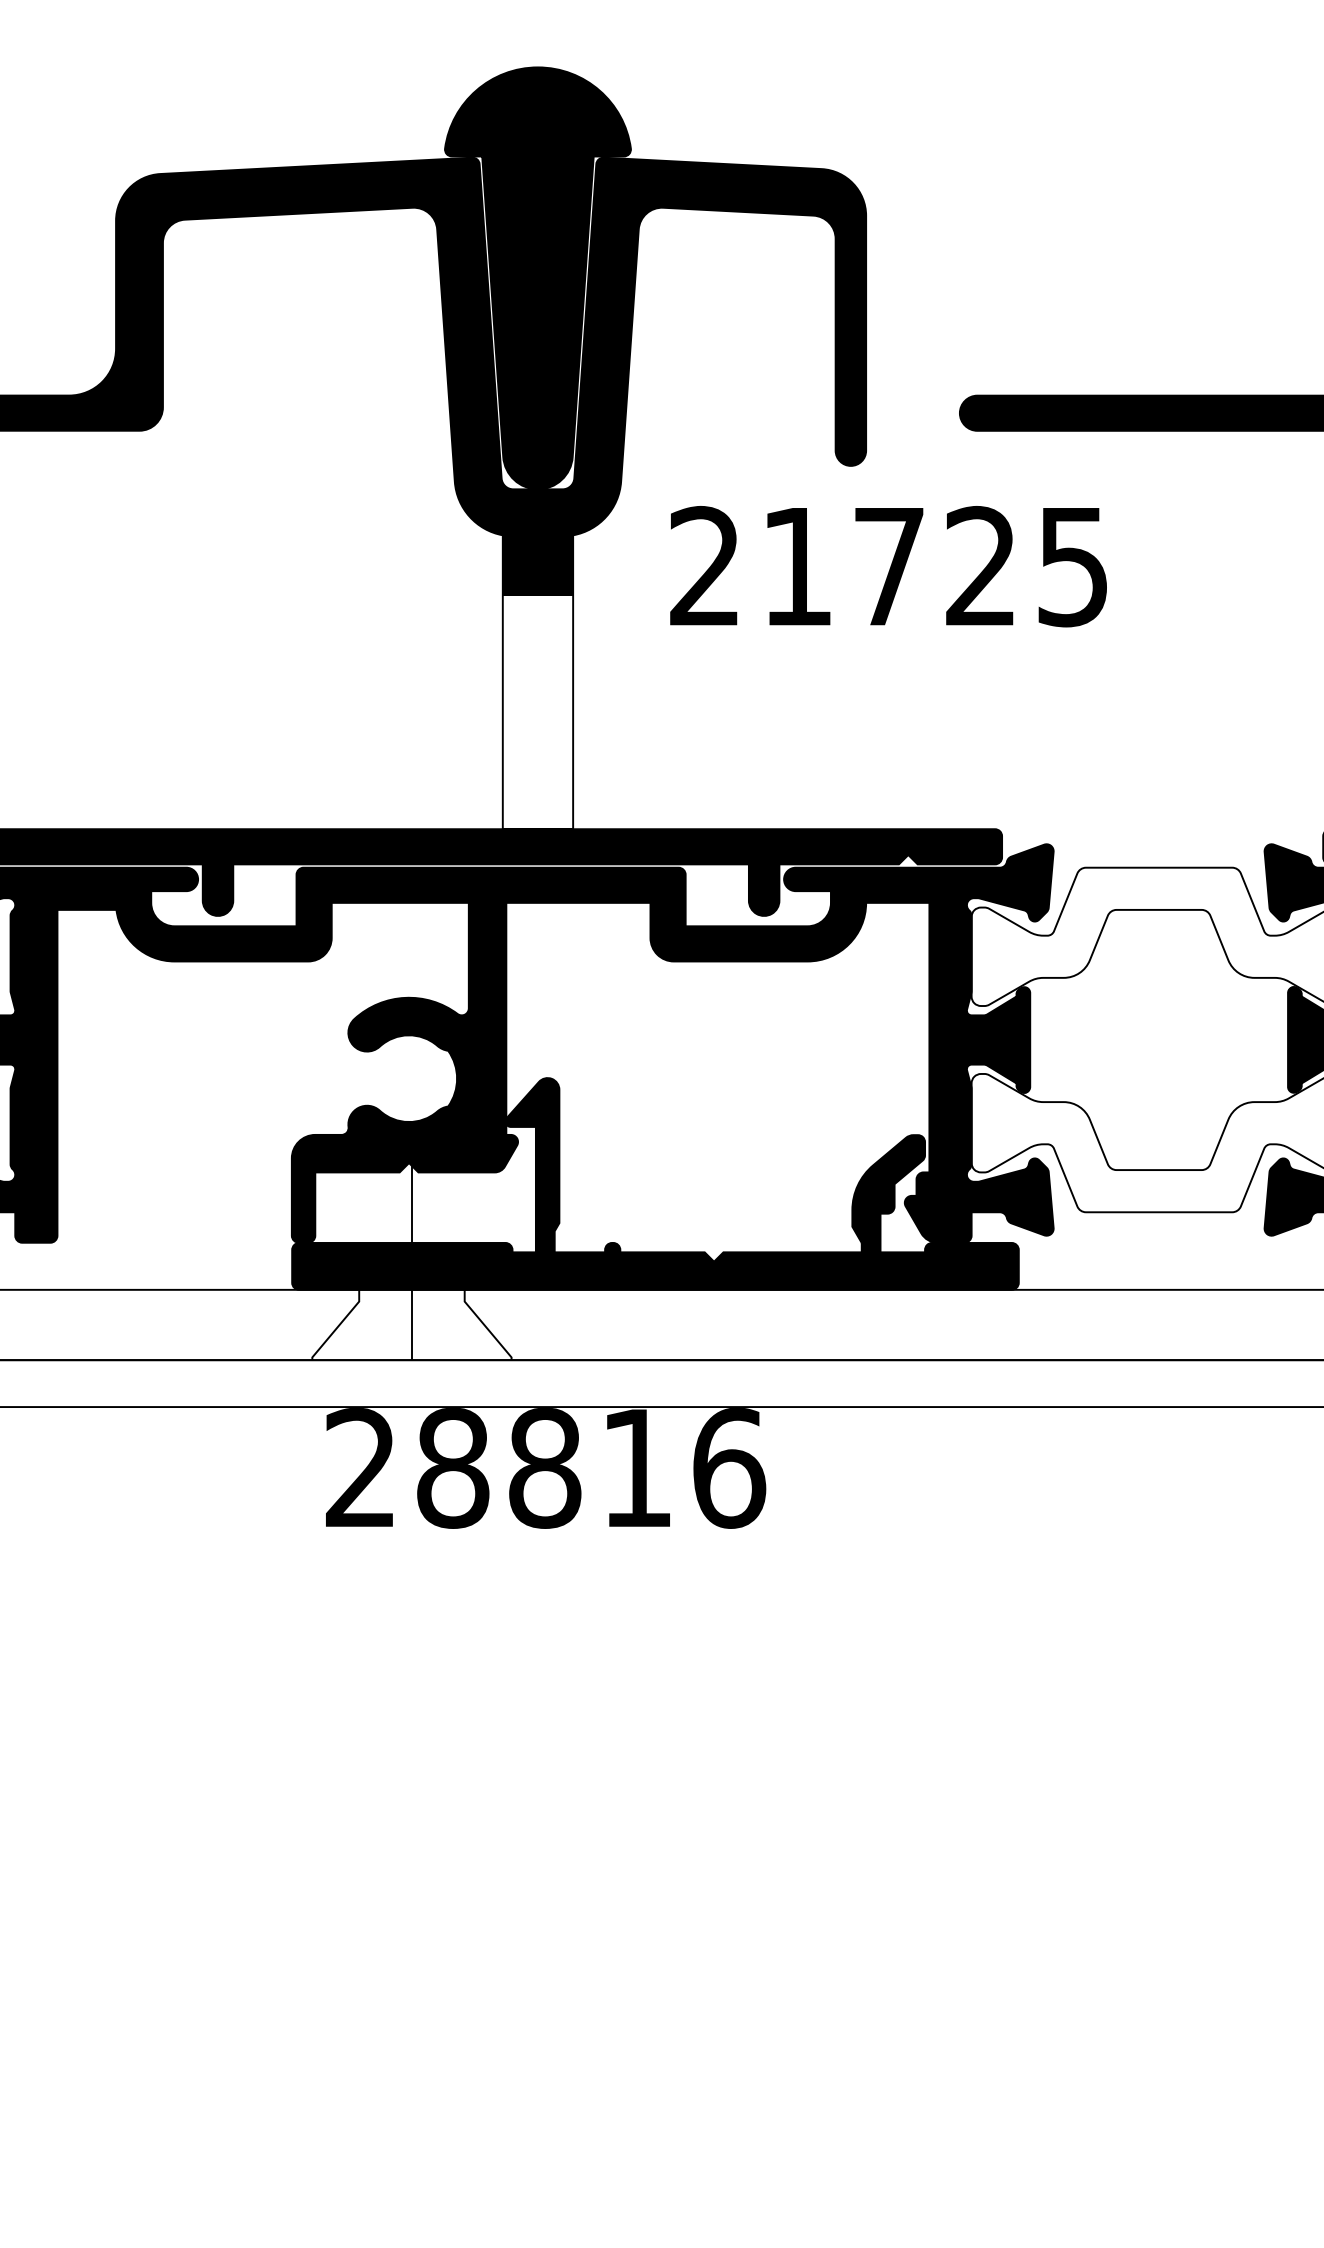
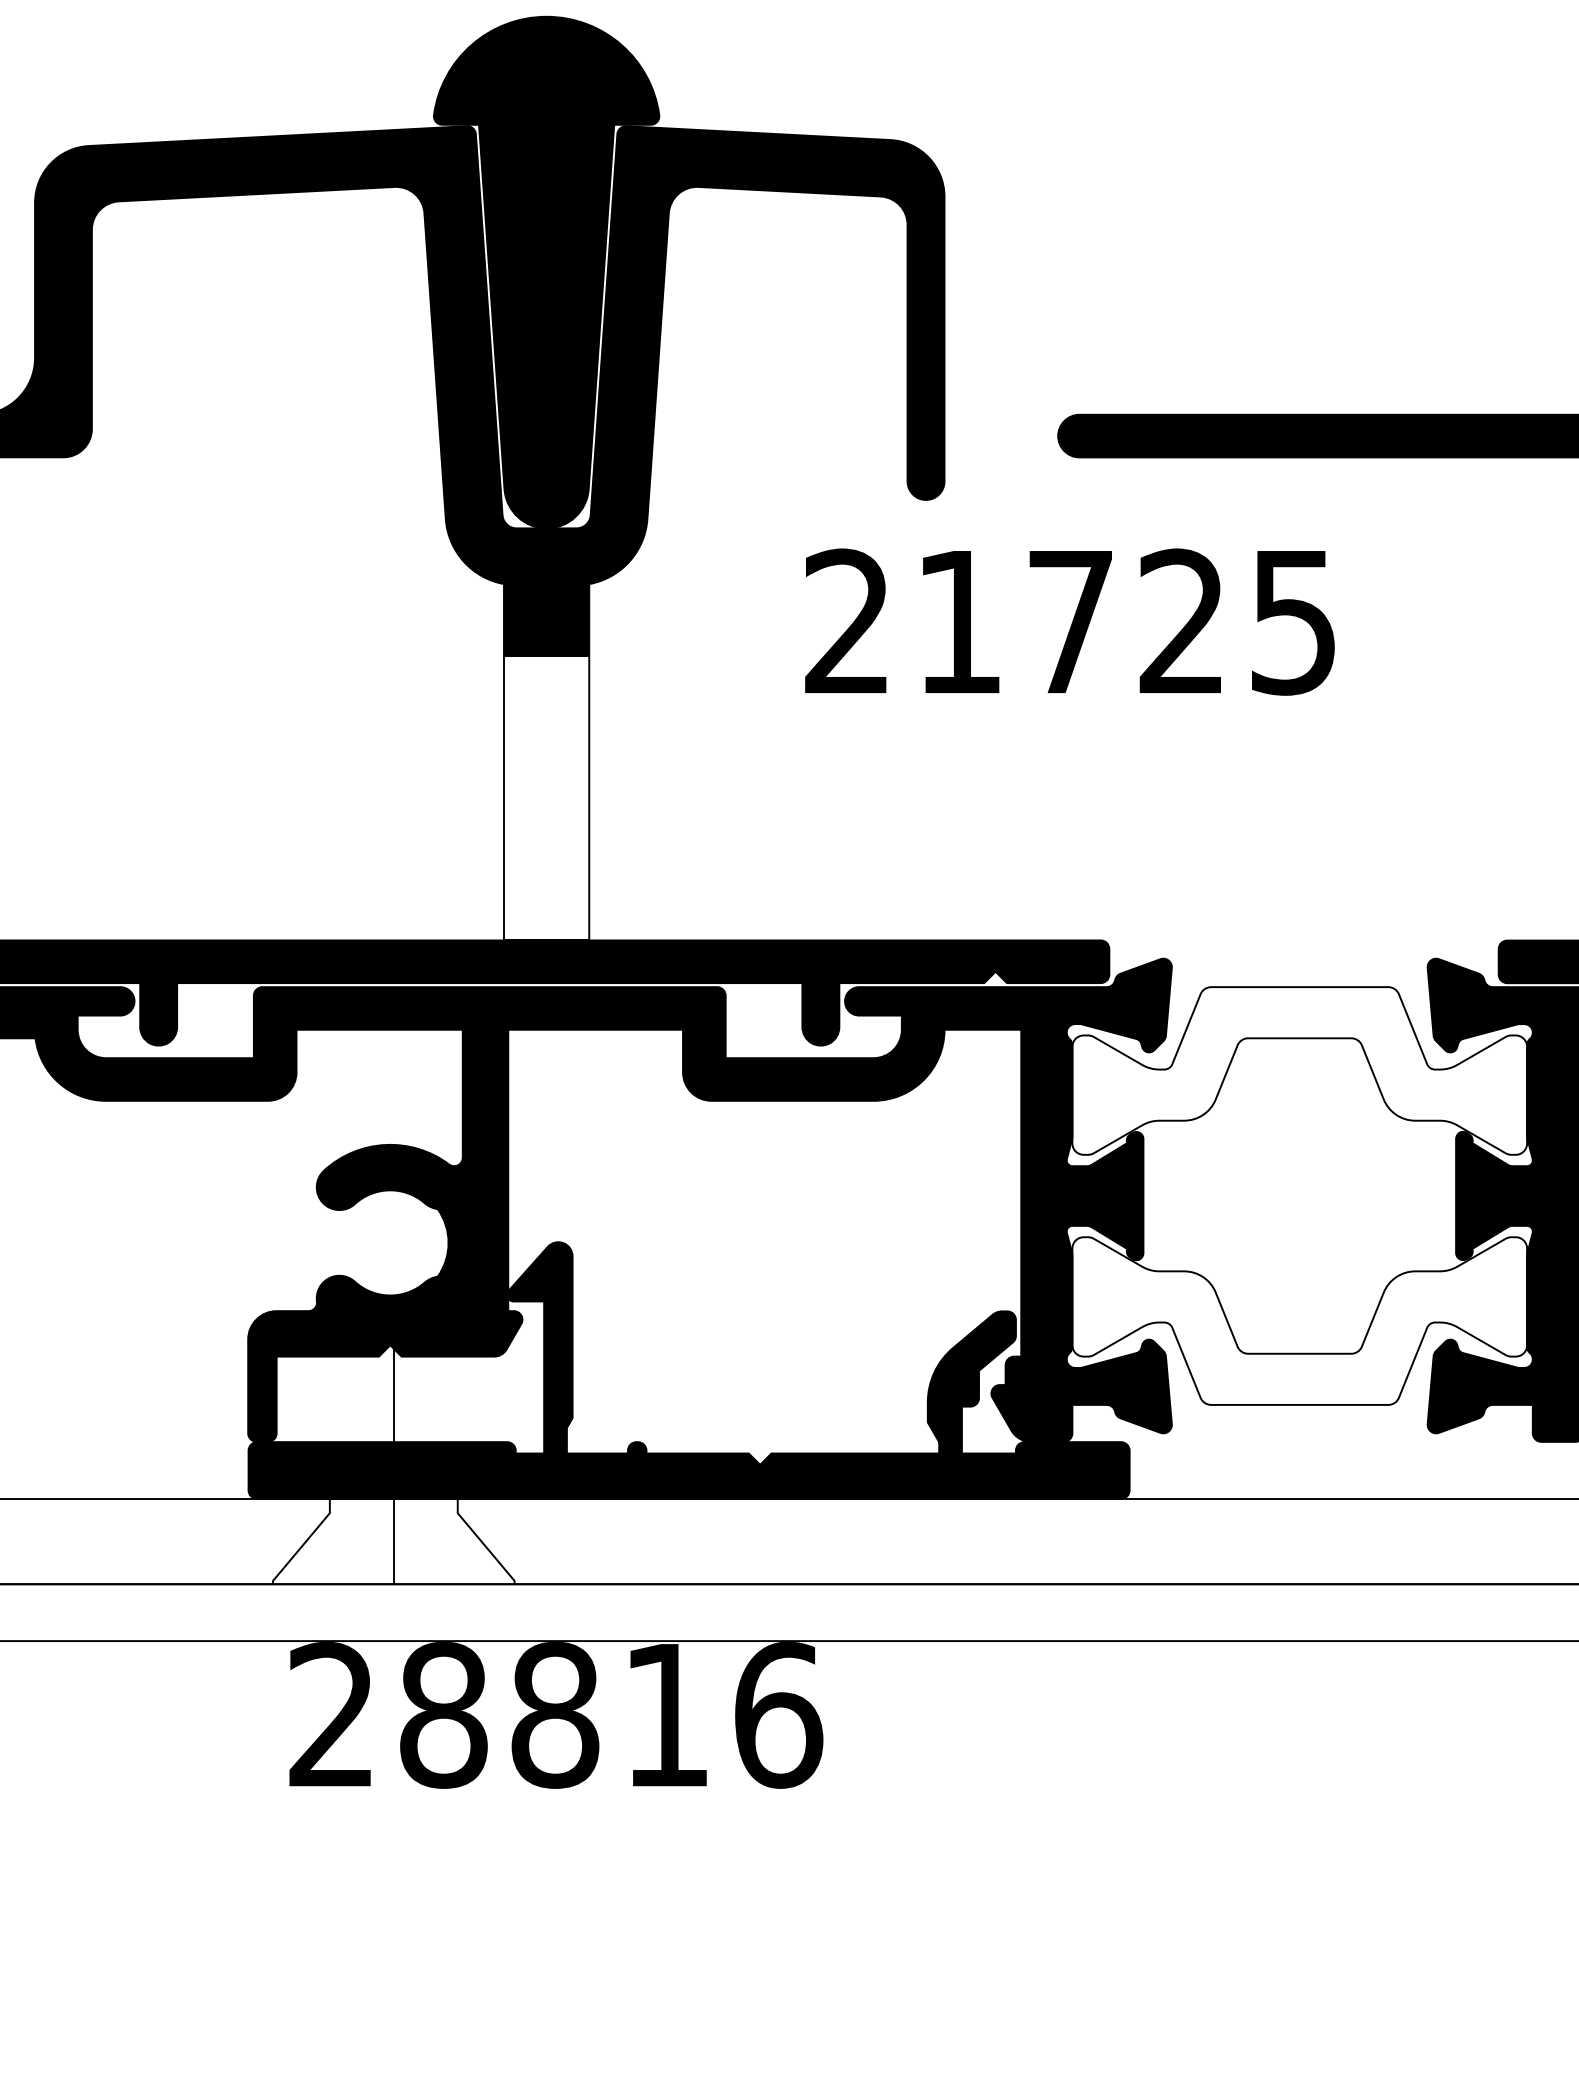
text: (888, 566) -> (1069, 621), moved

